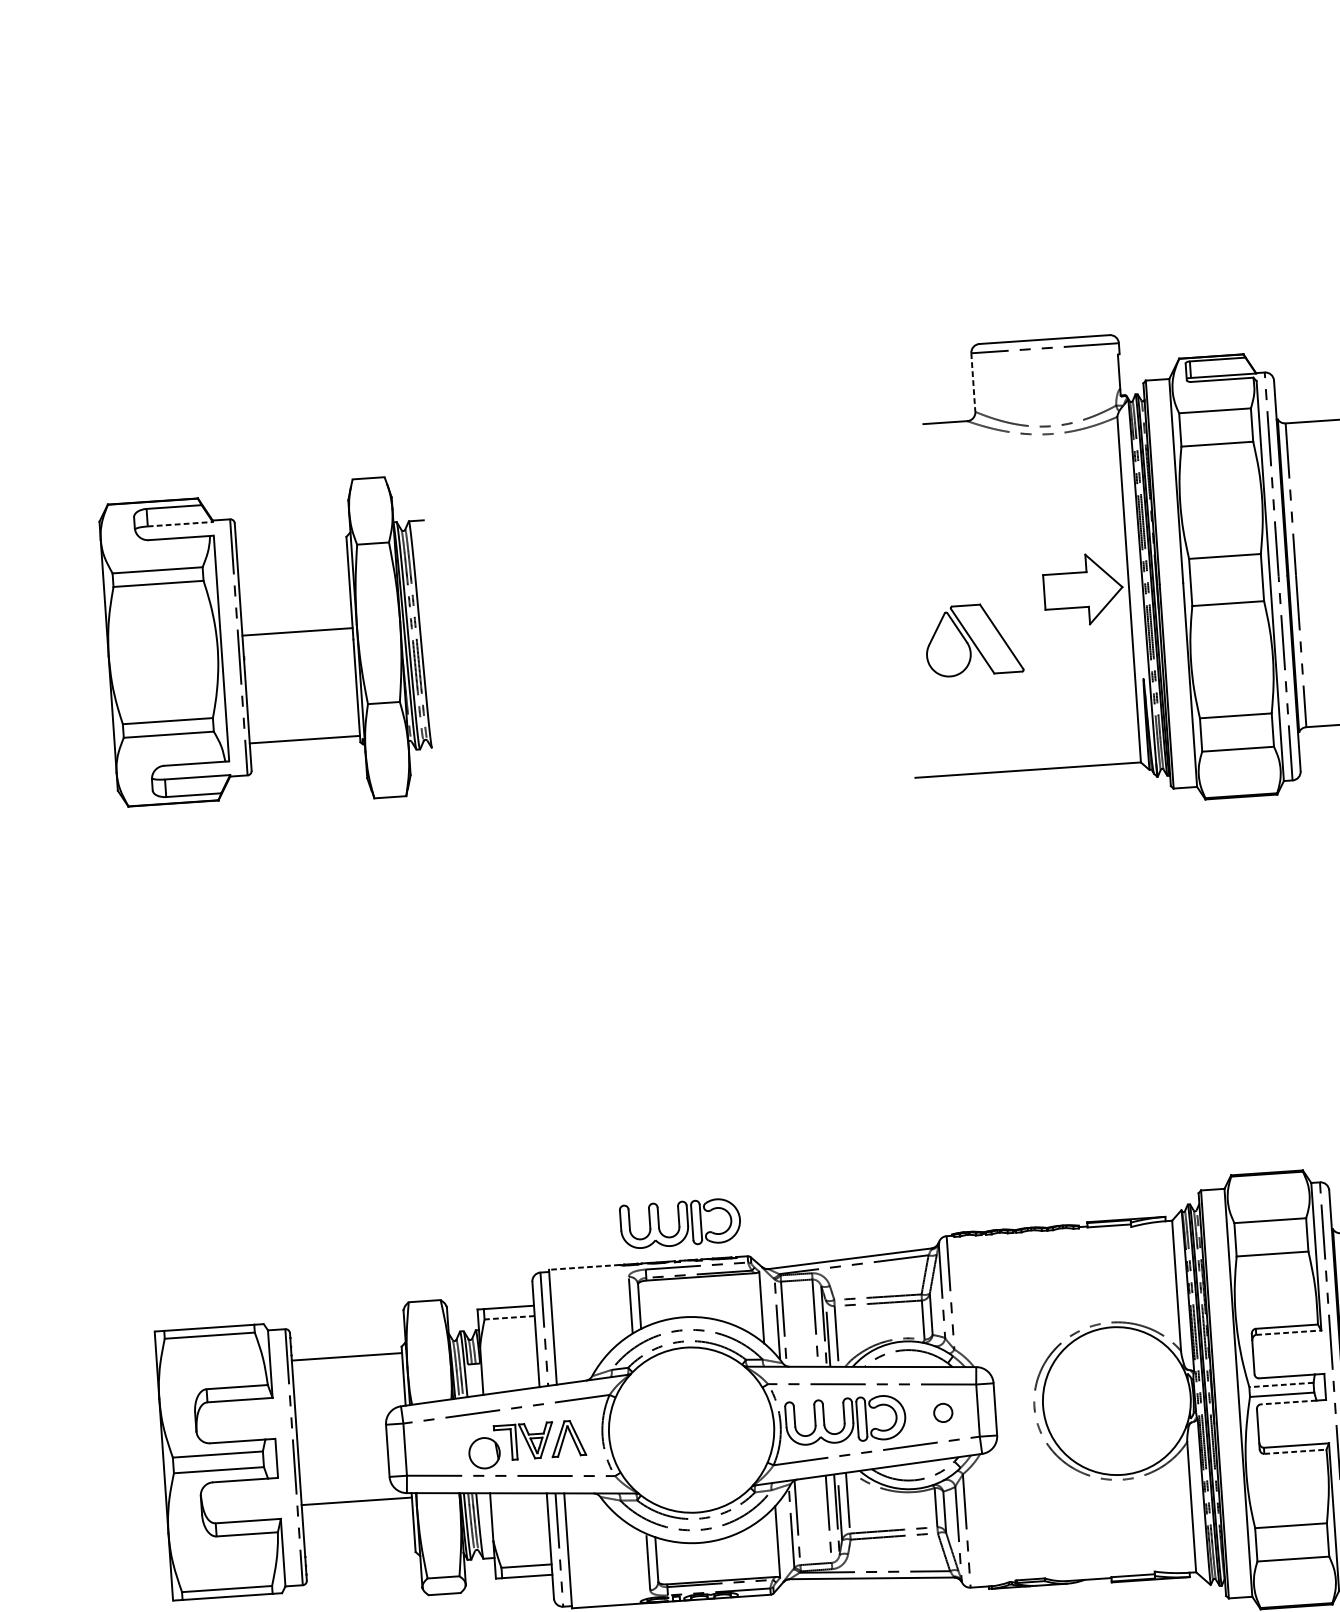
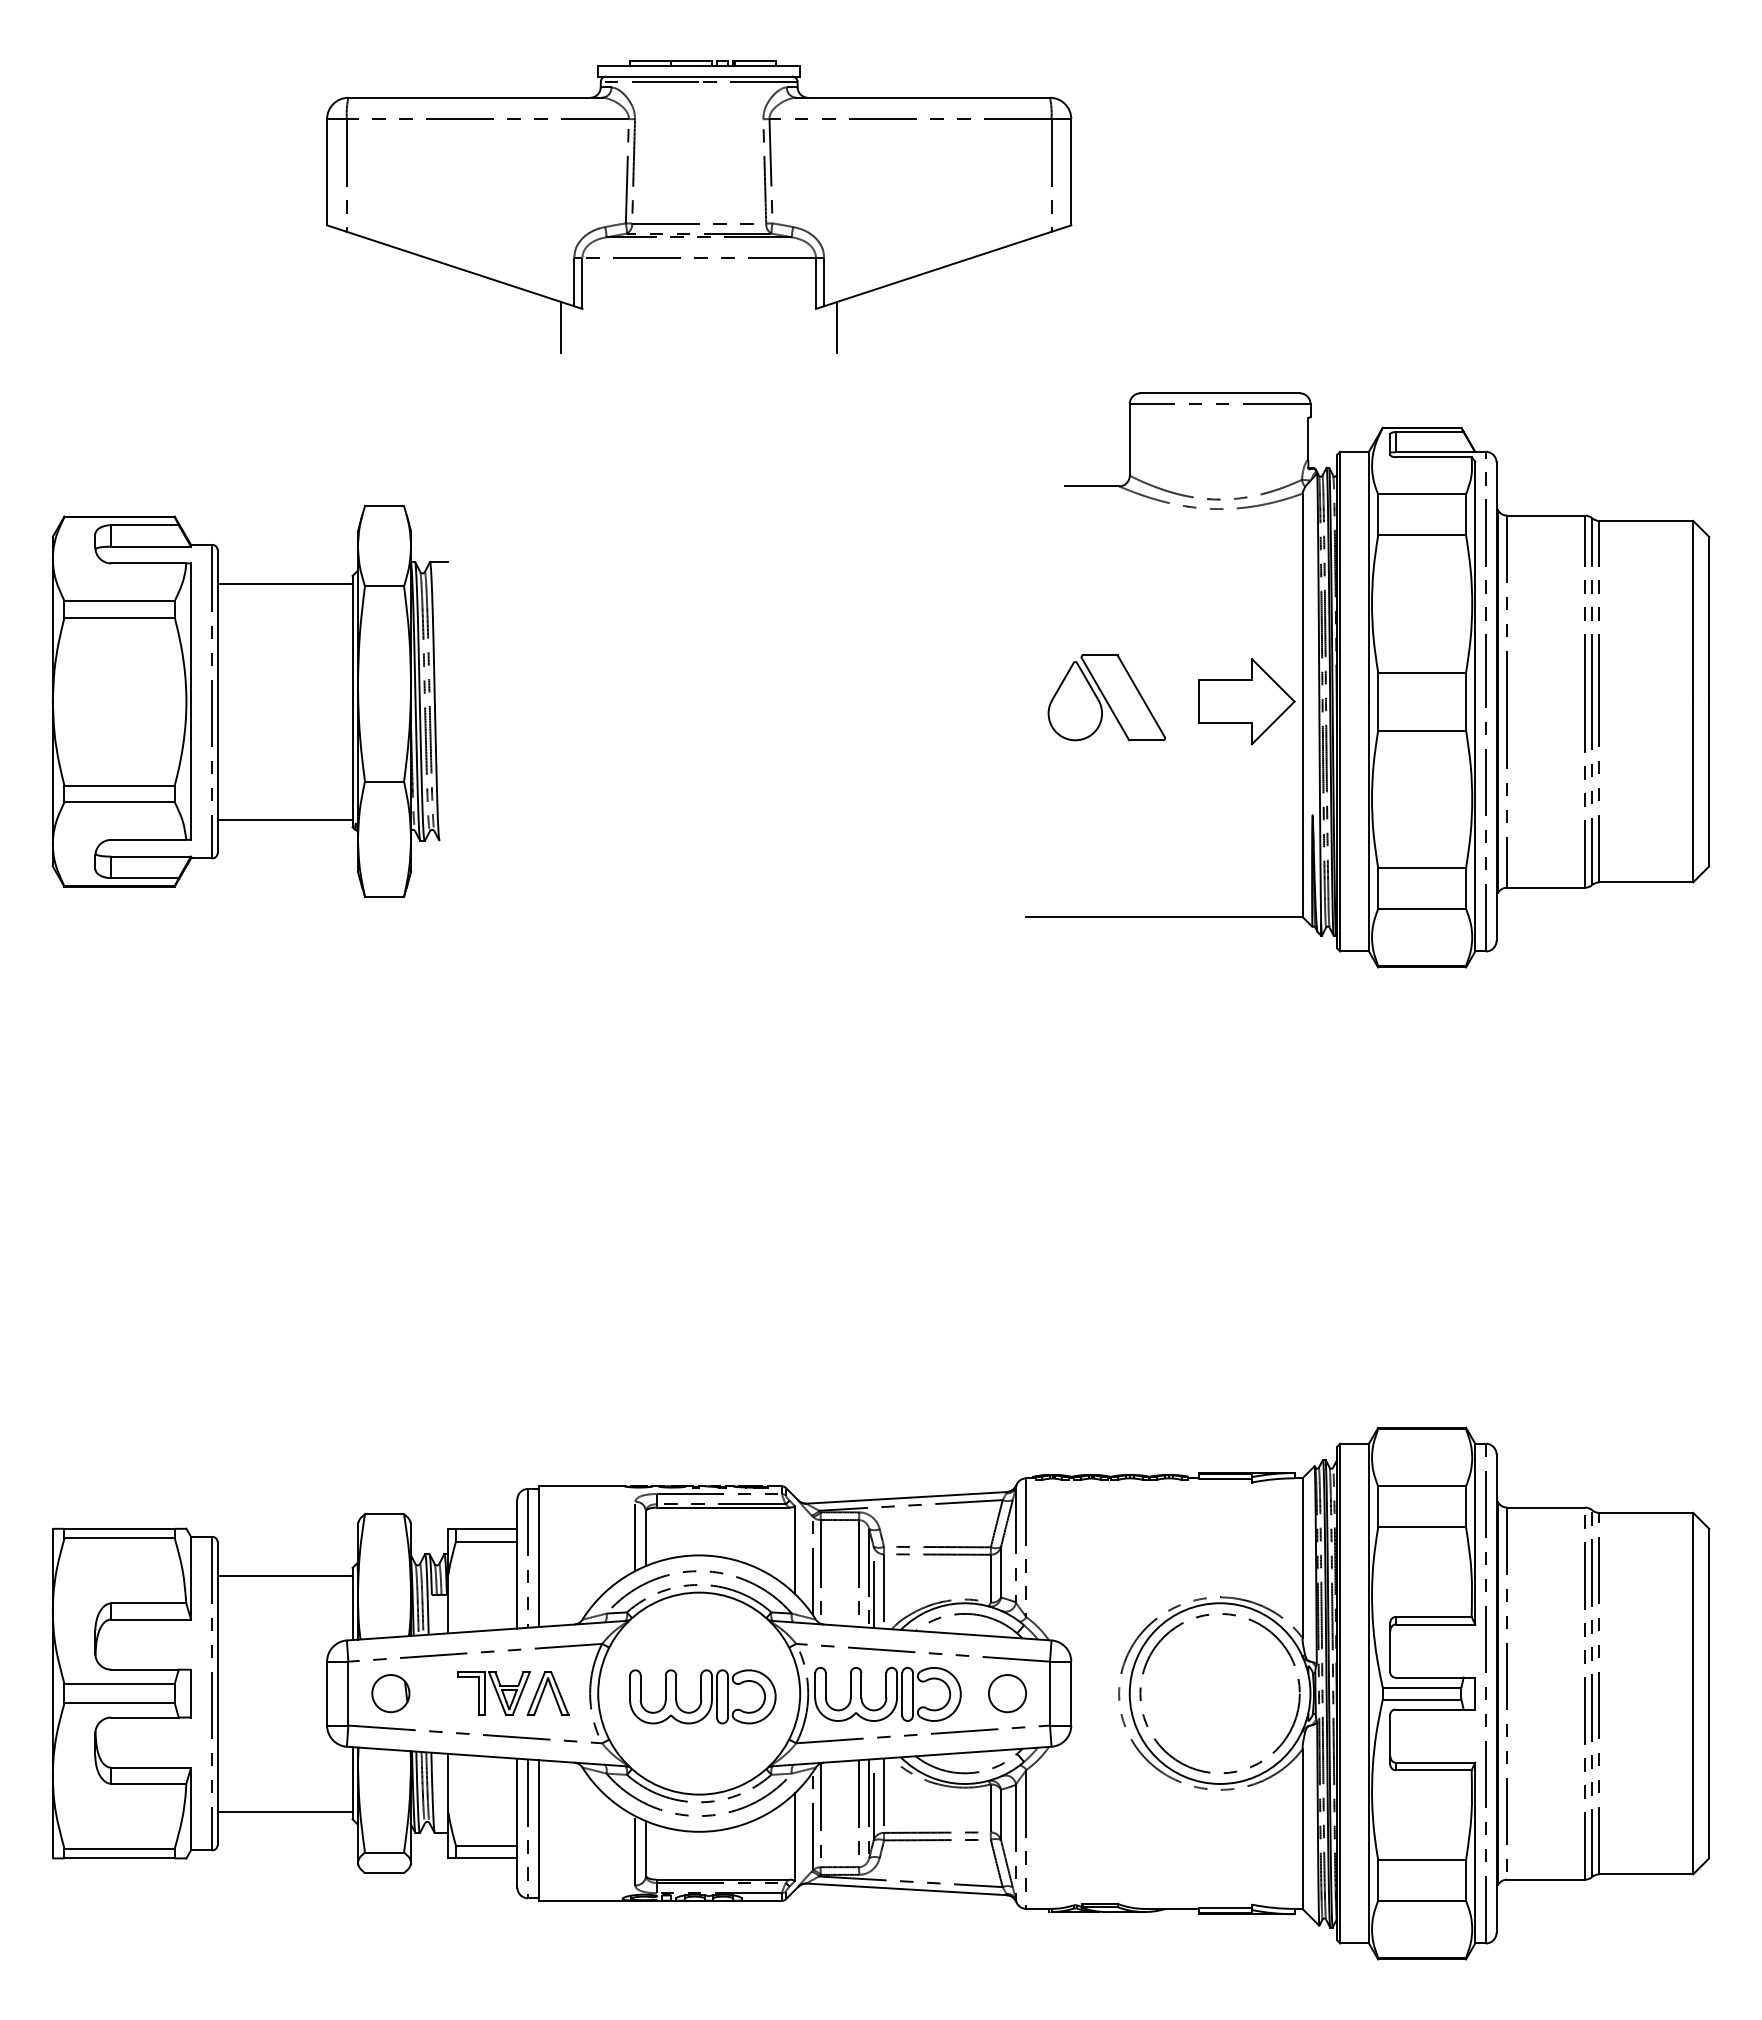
part: (610, 229) -> (699, 223), added
line: (973, 382) -> (1129, 439), dashed -> solid
line: (180, 524) -> (151, 546), dashed -> solid
line: (297, 631) -> (284, 583), moved
part: (973, 639) -> (1106, 697), moved
part: (680, 1223) -> (702, 1696), moved
line: (583, 1267) -> (581, 1486), dashed -> solid
line: (509, 1317) -> (486, 1541), dashed -> solid
line: (1288, 1332) -> (1435, 1624), dashed -> solid
line: (1280, 1384) -> (1421, 1687), dashed -> solid
circle: (1116, 1401) -> (1219, 1693), added
line: (1288, 1402) -> (1429, 1709), dashed -> solid
circle: (943, 1412) -> (1007, 1693), size x1.67
line: (1296, 1451) -> (1434, 1770), dashed -> solid
part: (484, 1453) -> (390, 1693), moved
line: (356, 1501) -> (284, 1811), moved

